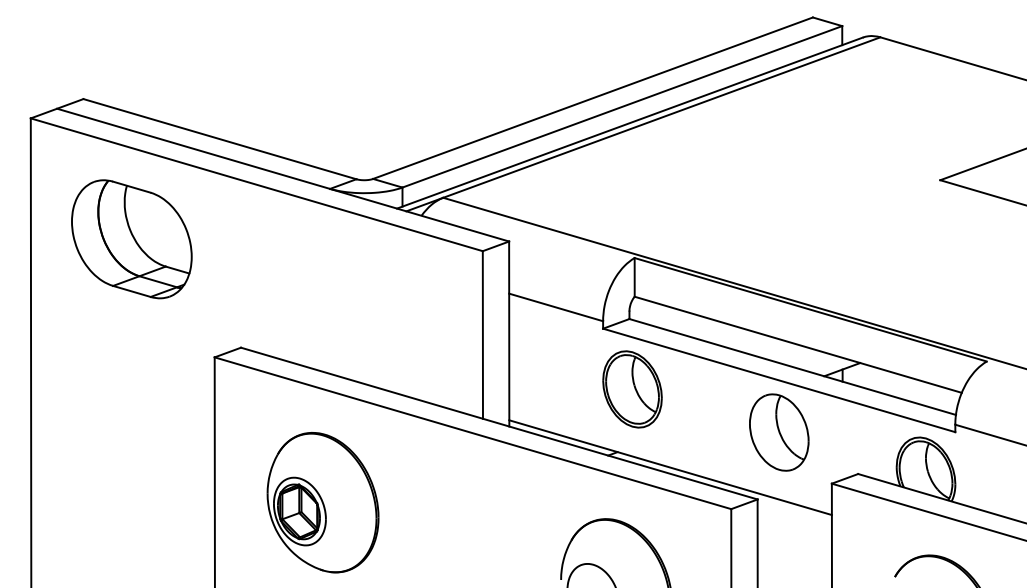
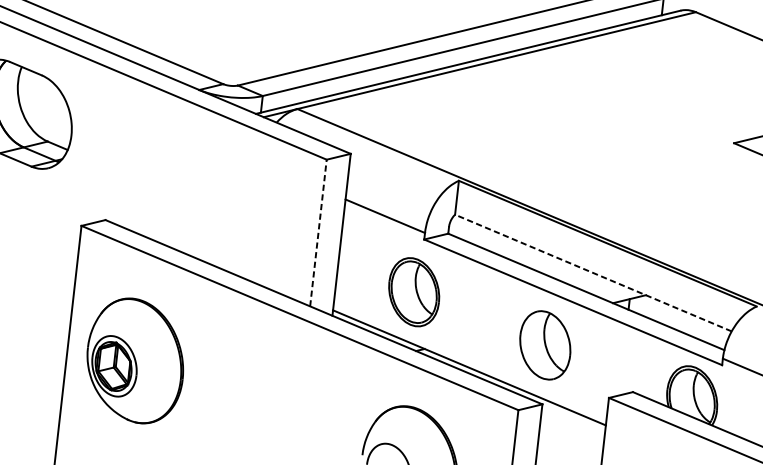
line: (482, 334) -> (318, 232), solid -> dashed
line: (797, 344) -> (592, 272), solid -> dashed
part: (632, 389) -> (414, 292), moved
part: (779, 432) -> (545, 345), moved
part: (322, 502) -> (135, 360), moved

